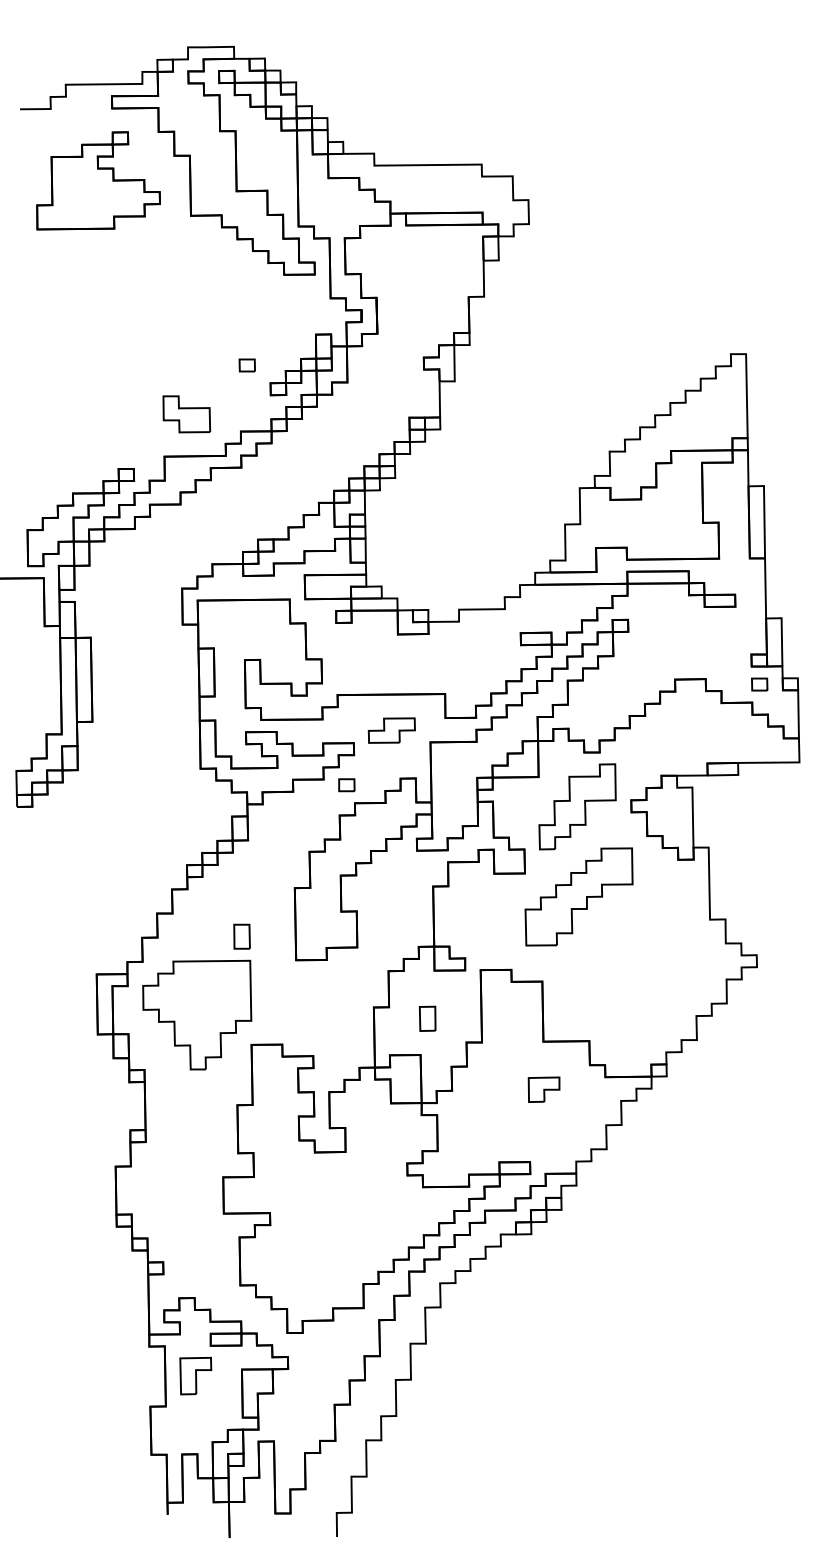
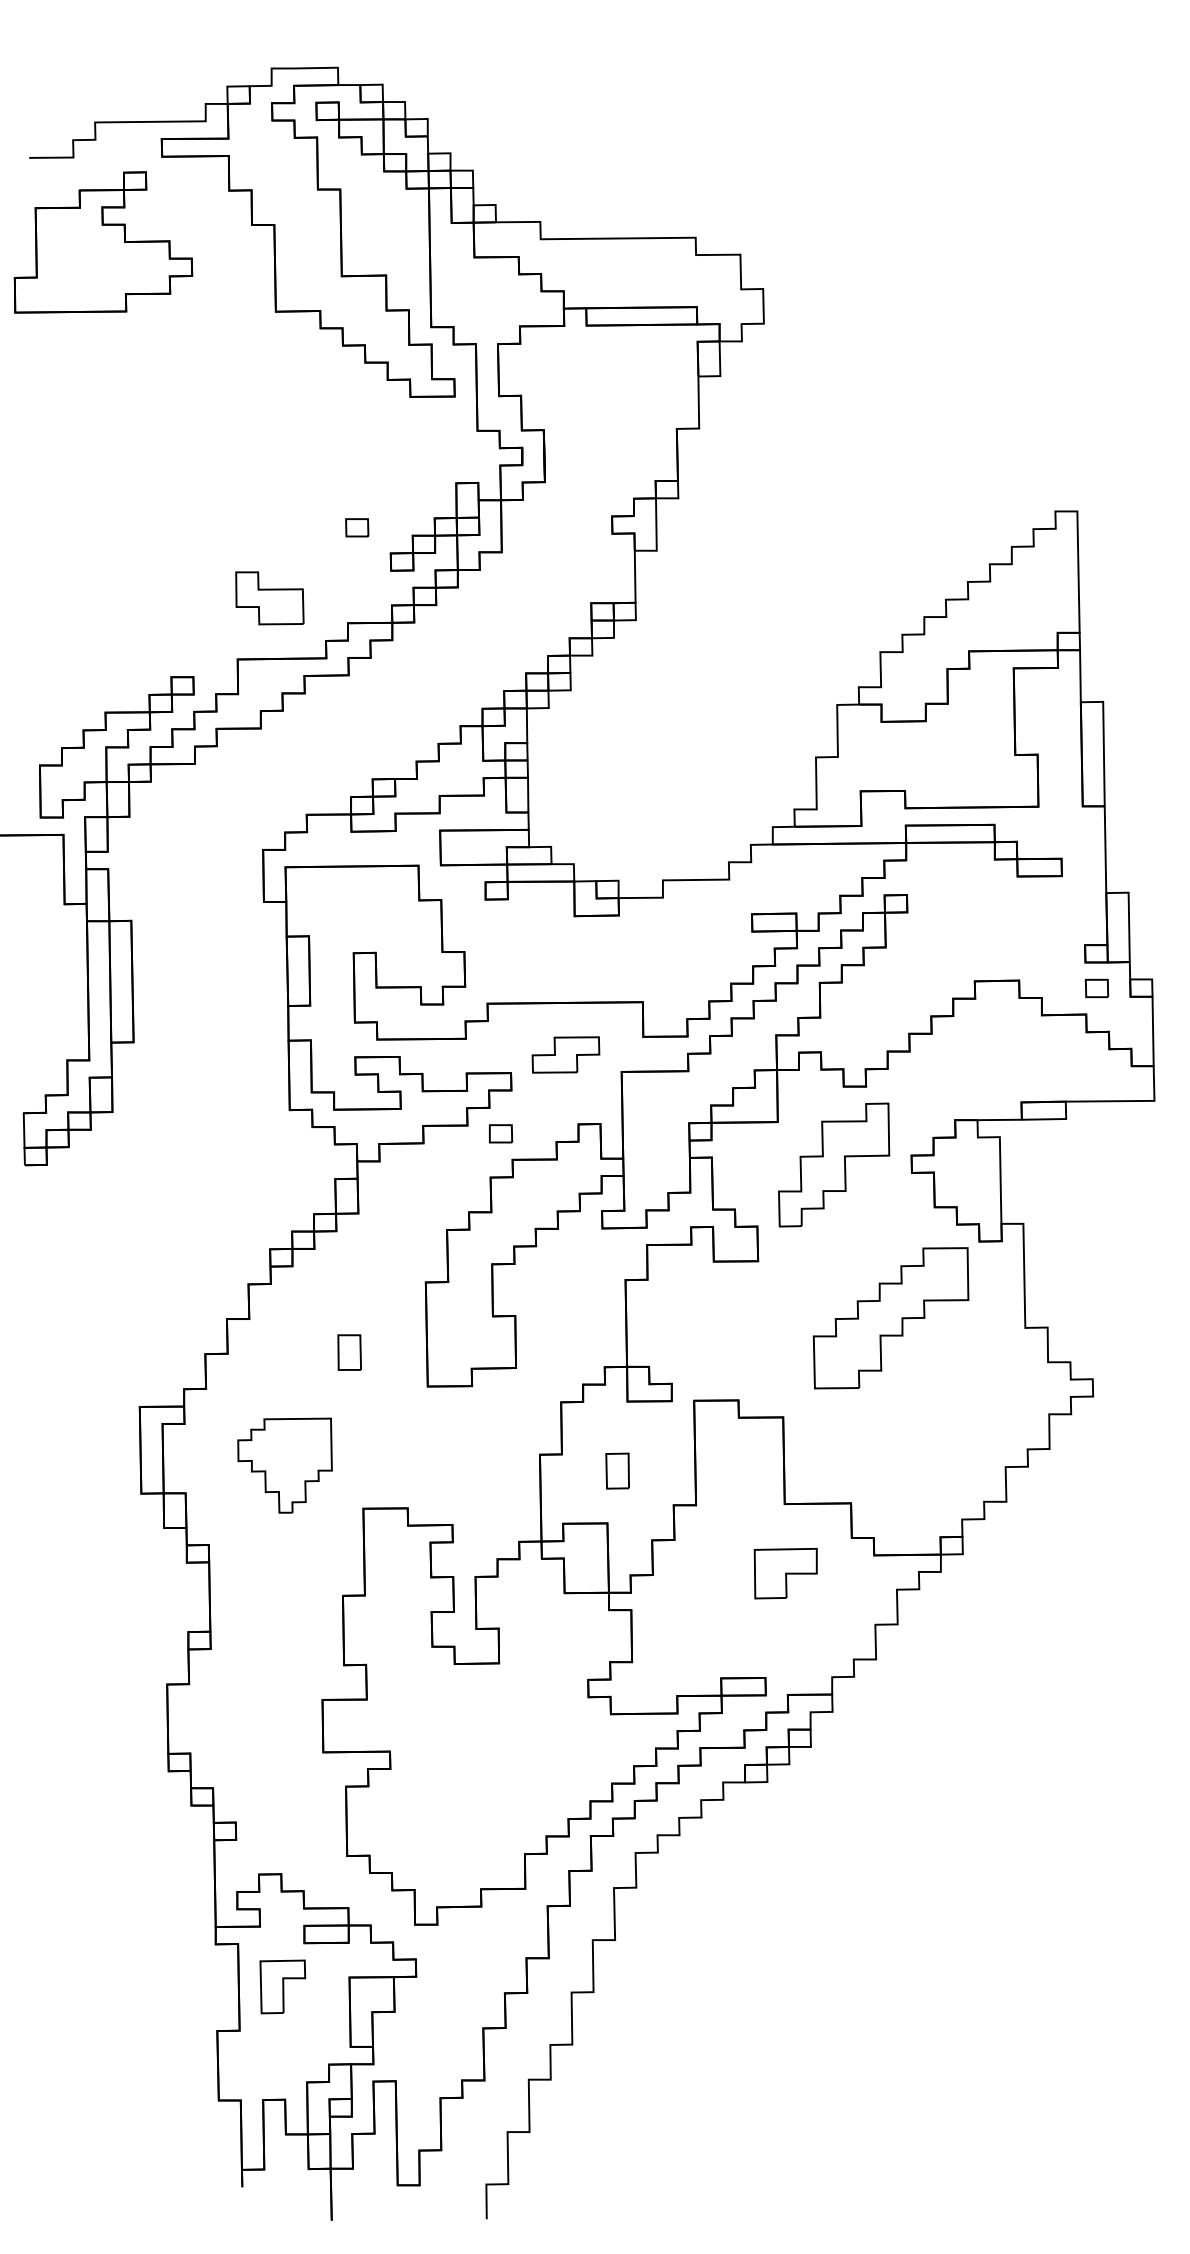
part: (98, 180) -> (103, 241), moved
part: (578, 896) -> (890, 1317), moved
part: (197, 1014) -> (285, 1464), size x0.6
part: (543, 1089) -> (784, 1573), size x1.4

